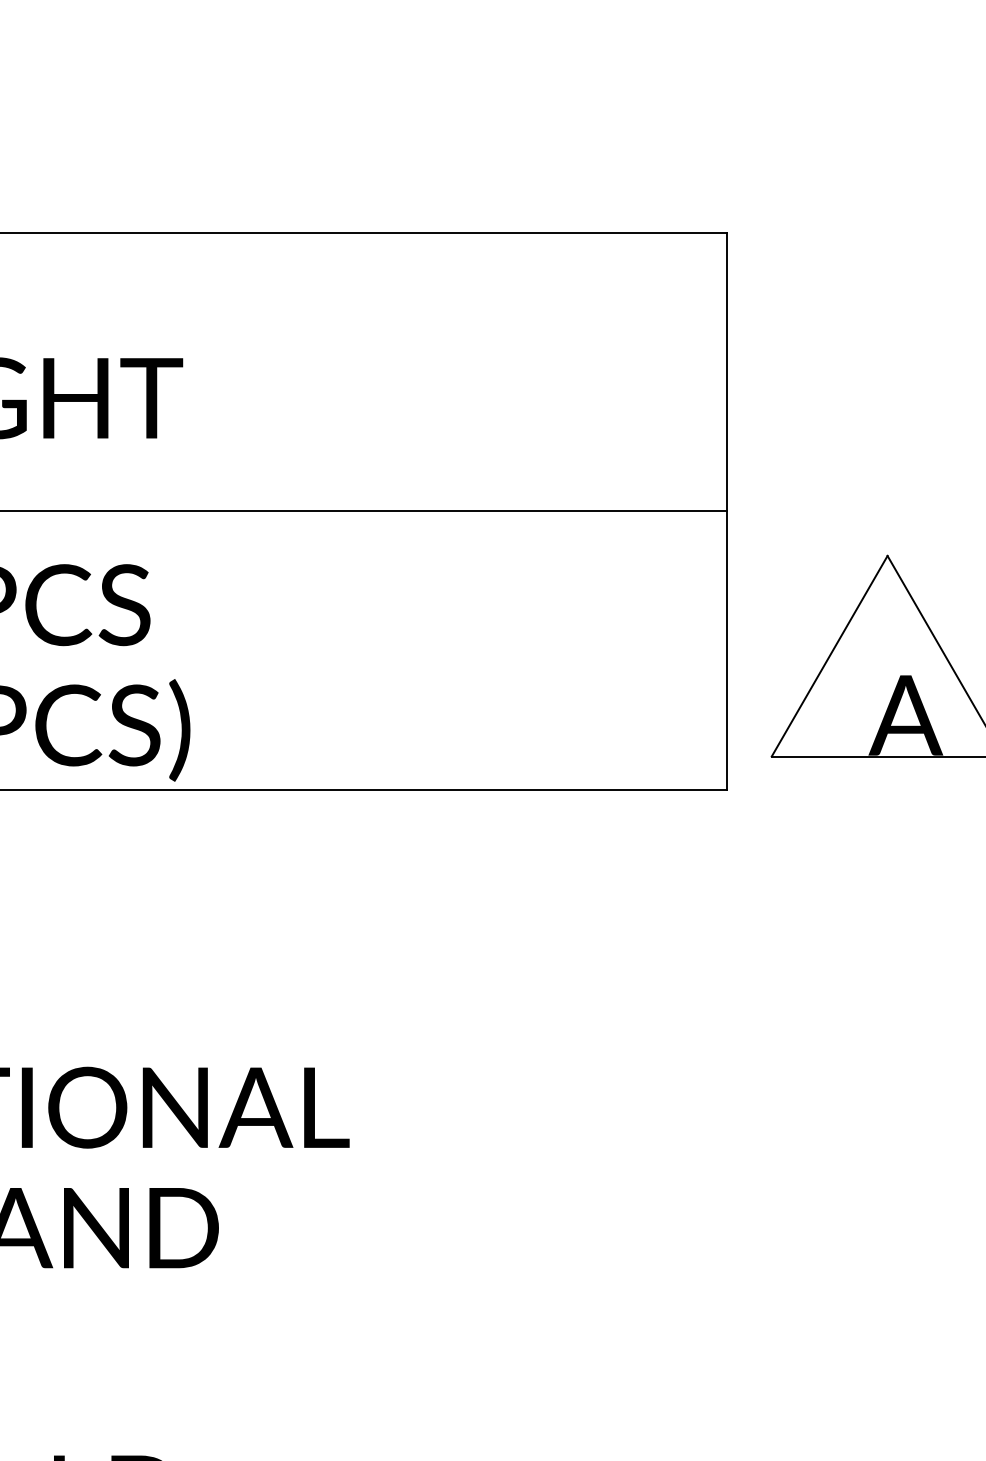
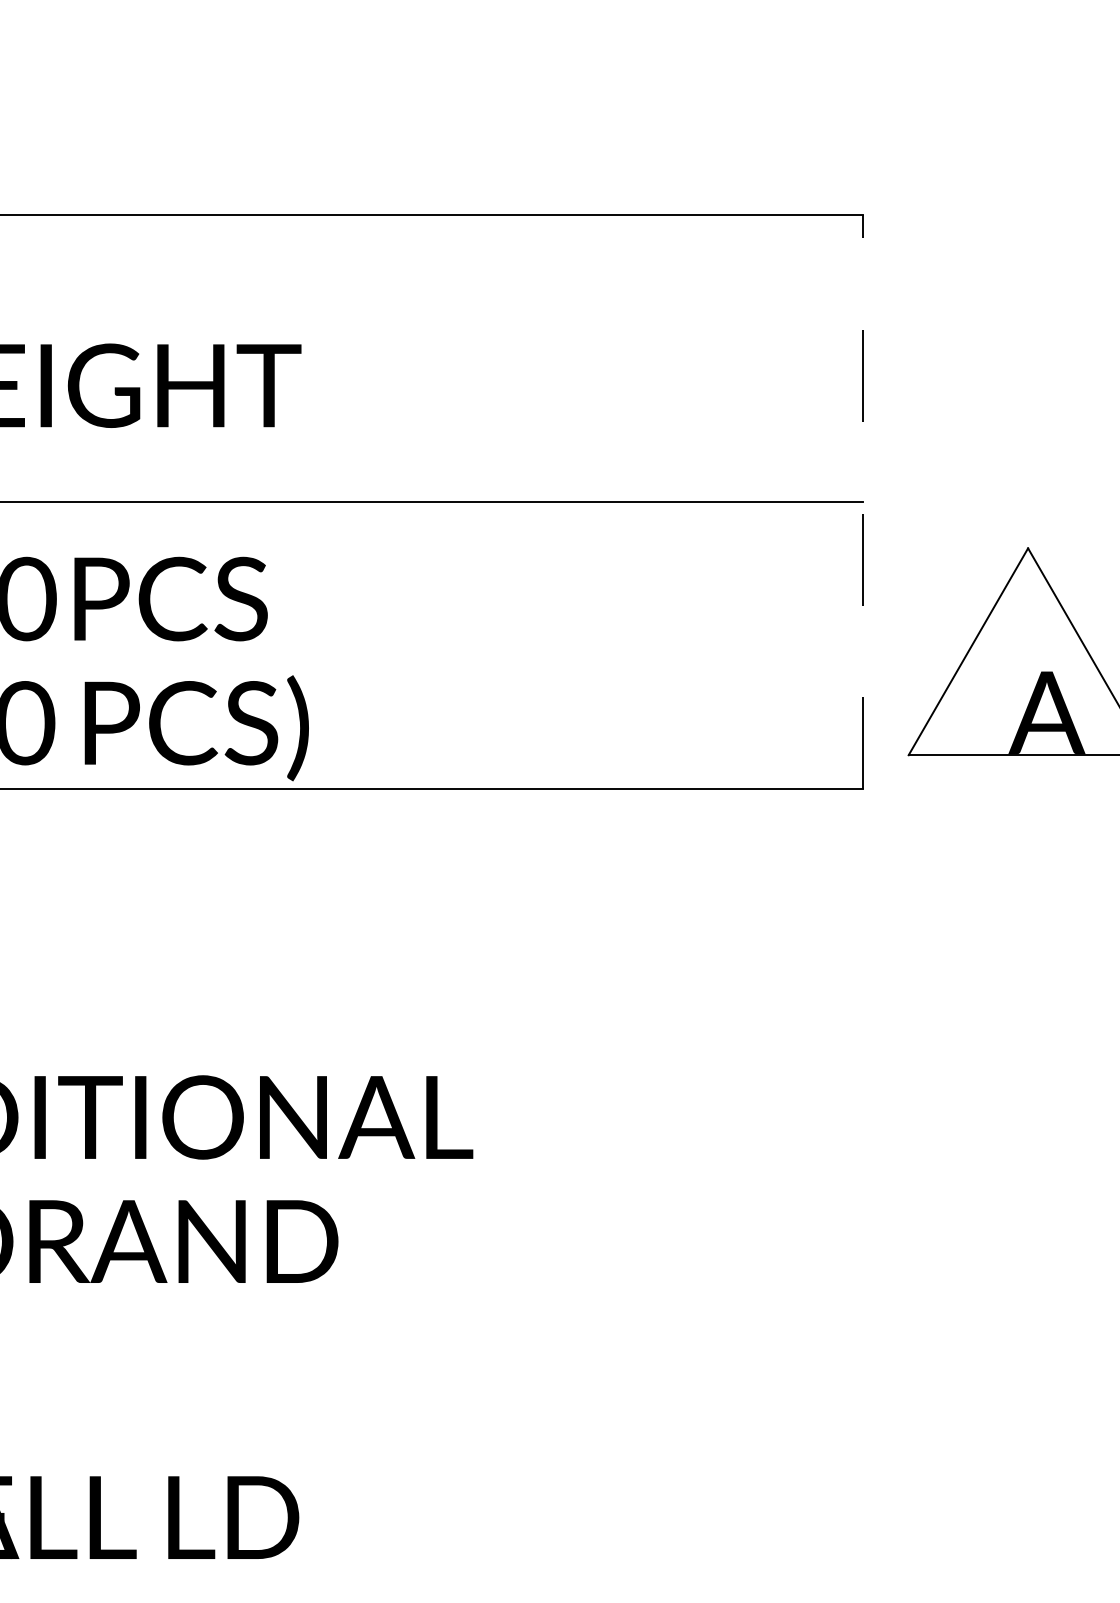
line: (727, 510) -> (862, 501), solid -> dashed

